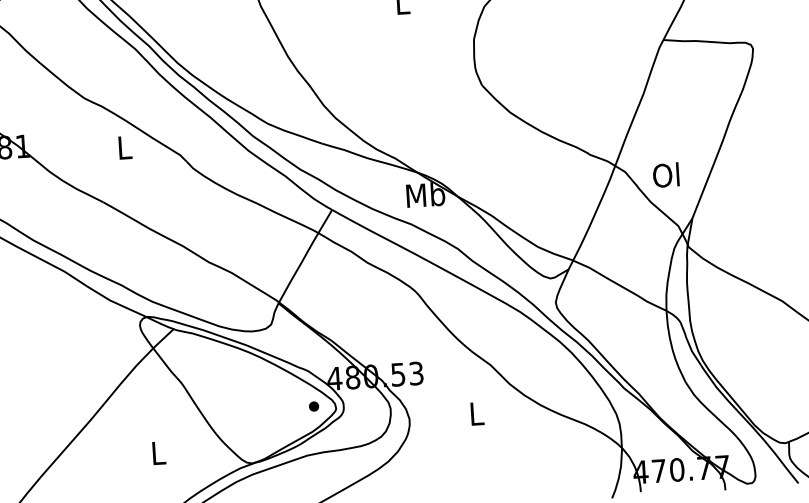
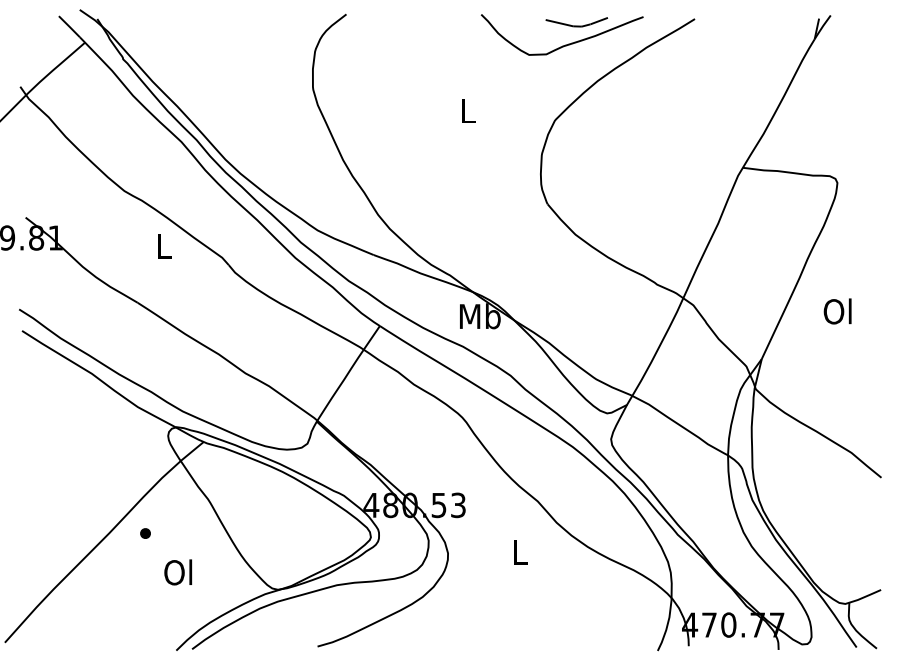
text: (665, 175) -> (837, 311), moved
part: (314, 406) -> (145, 533), moved
text: (157, 453) -> (178, 572), L -> Ol

